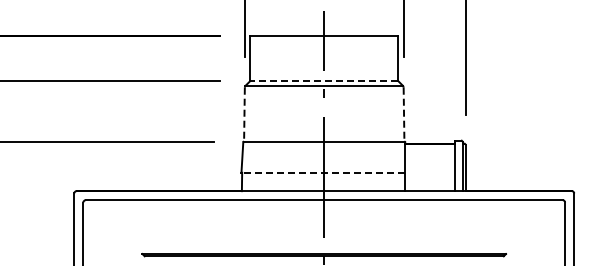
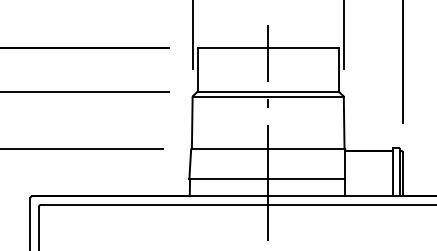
line: (323, 81) -> (267, 91), dashed -> solid
line: (244, 114) -> (192, 123), dashed -> solid
line: (404, 114) -> (344, 123), dashed -> solid
line: (323, 172) -> (267, 178), dashed -> solid

